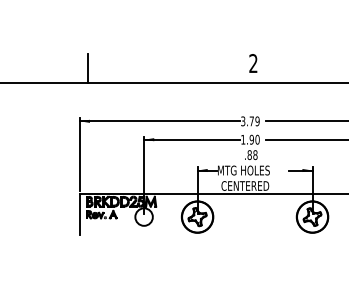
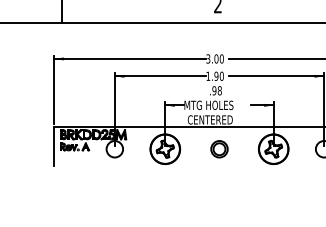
text: (254, 121) -> (218, 59), 3.79 -> 3.00
text: (249, 154) -> (214, 90), .88 -> .98
part: (254, 216) -> (218, 148), added

